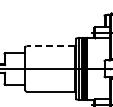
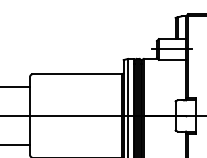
line: (50, 46) -> (76, 74), dashed -> solid

